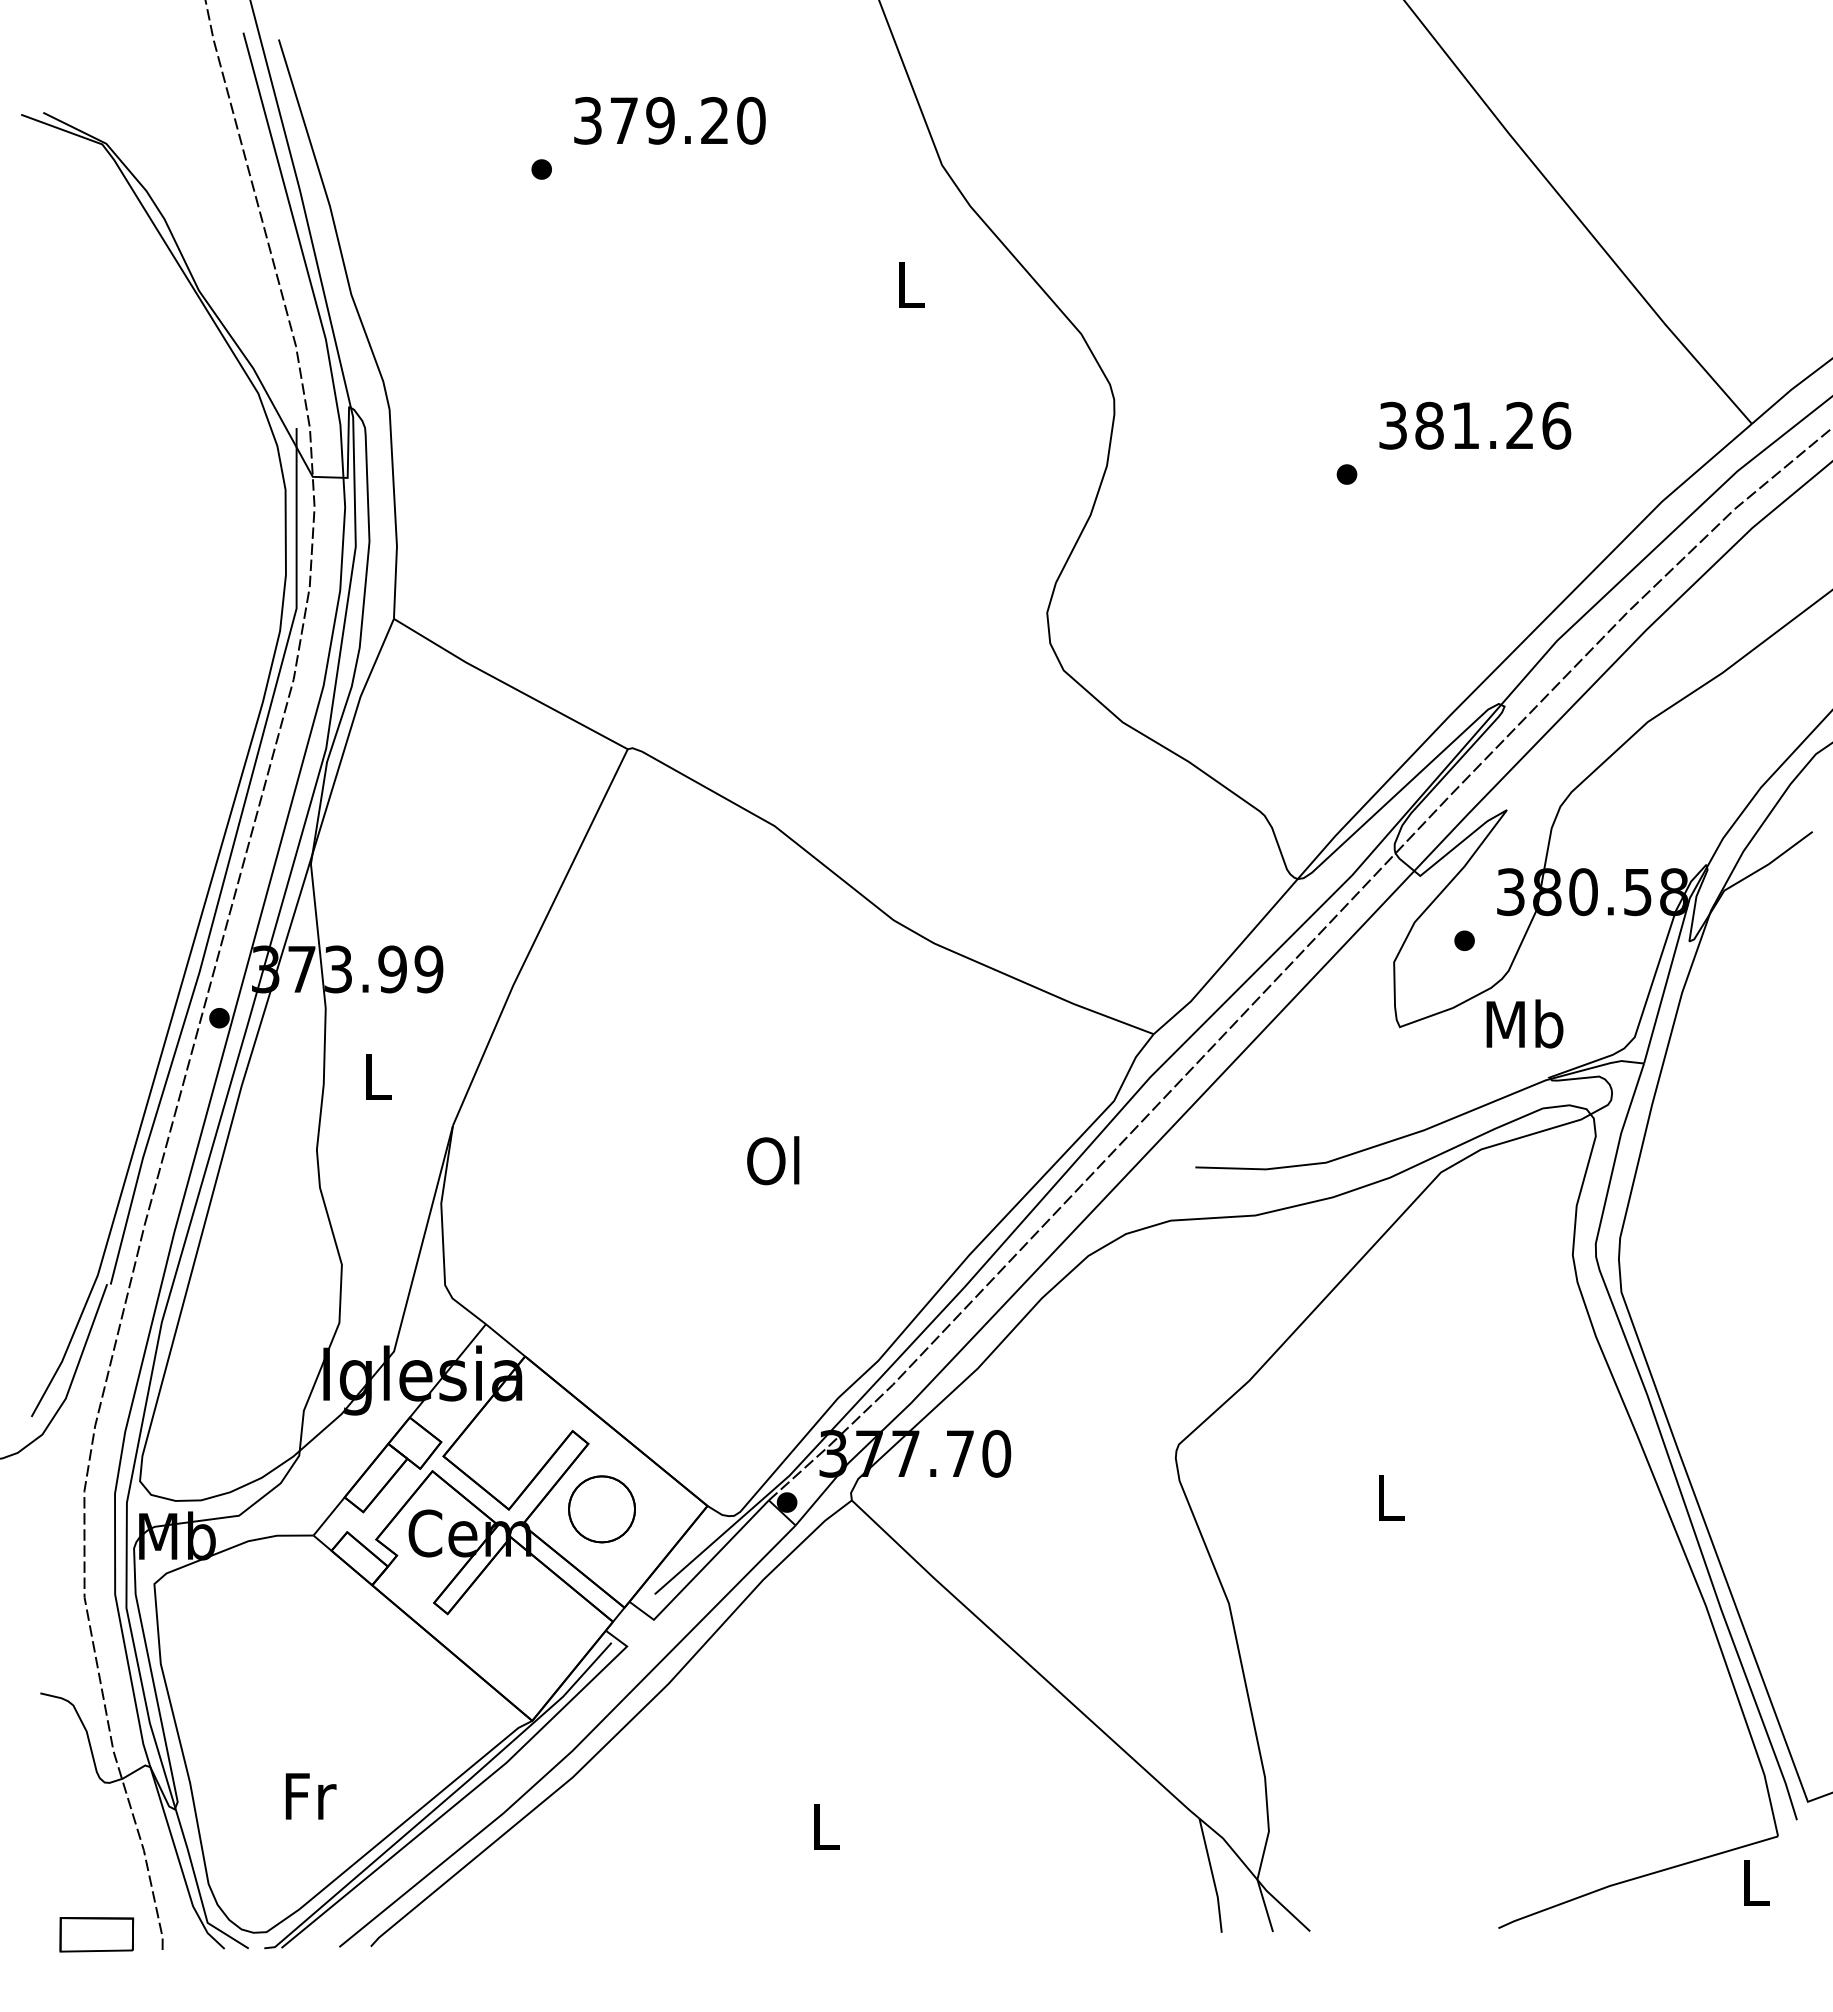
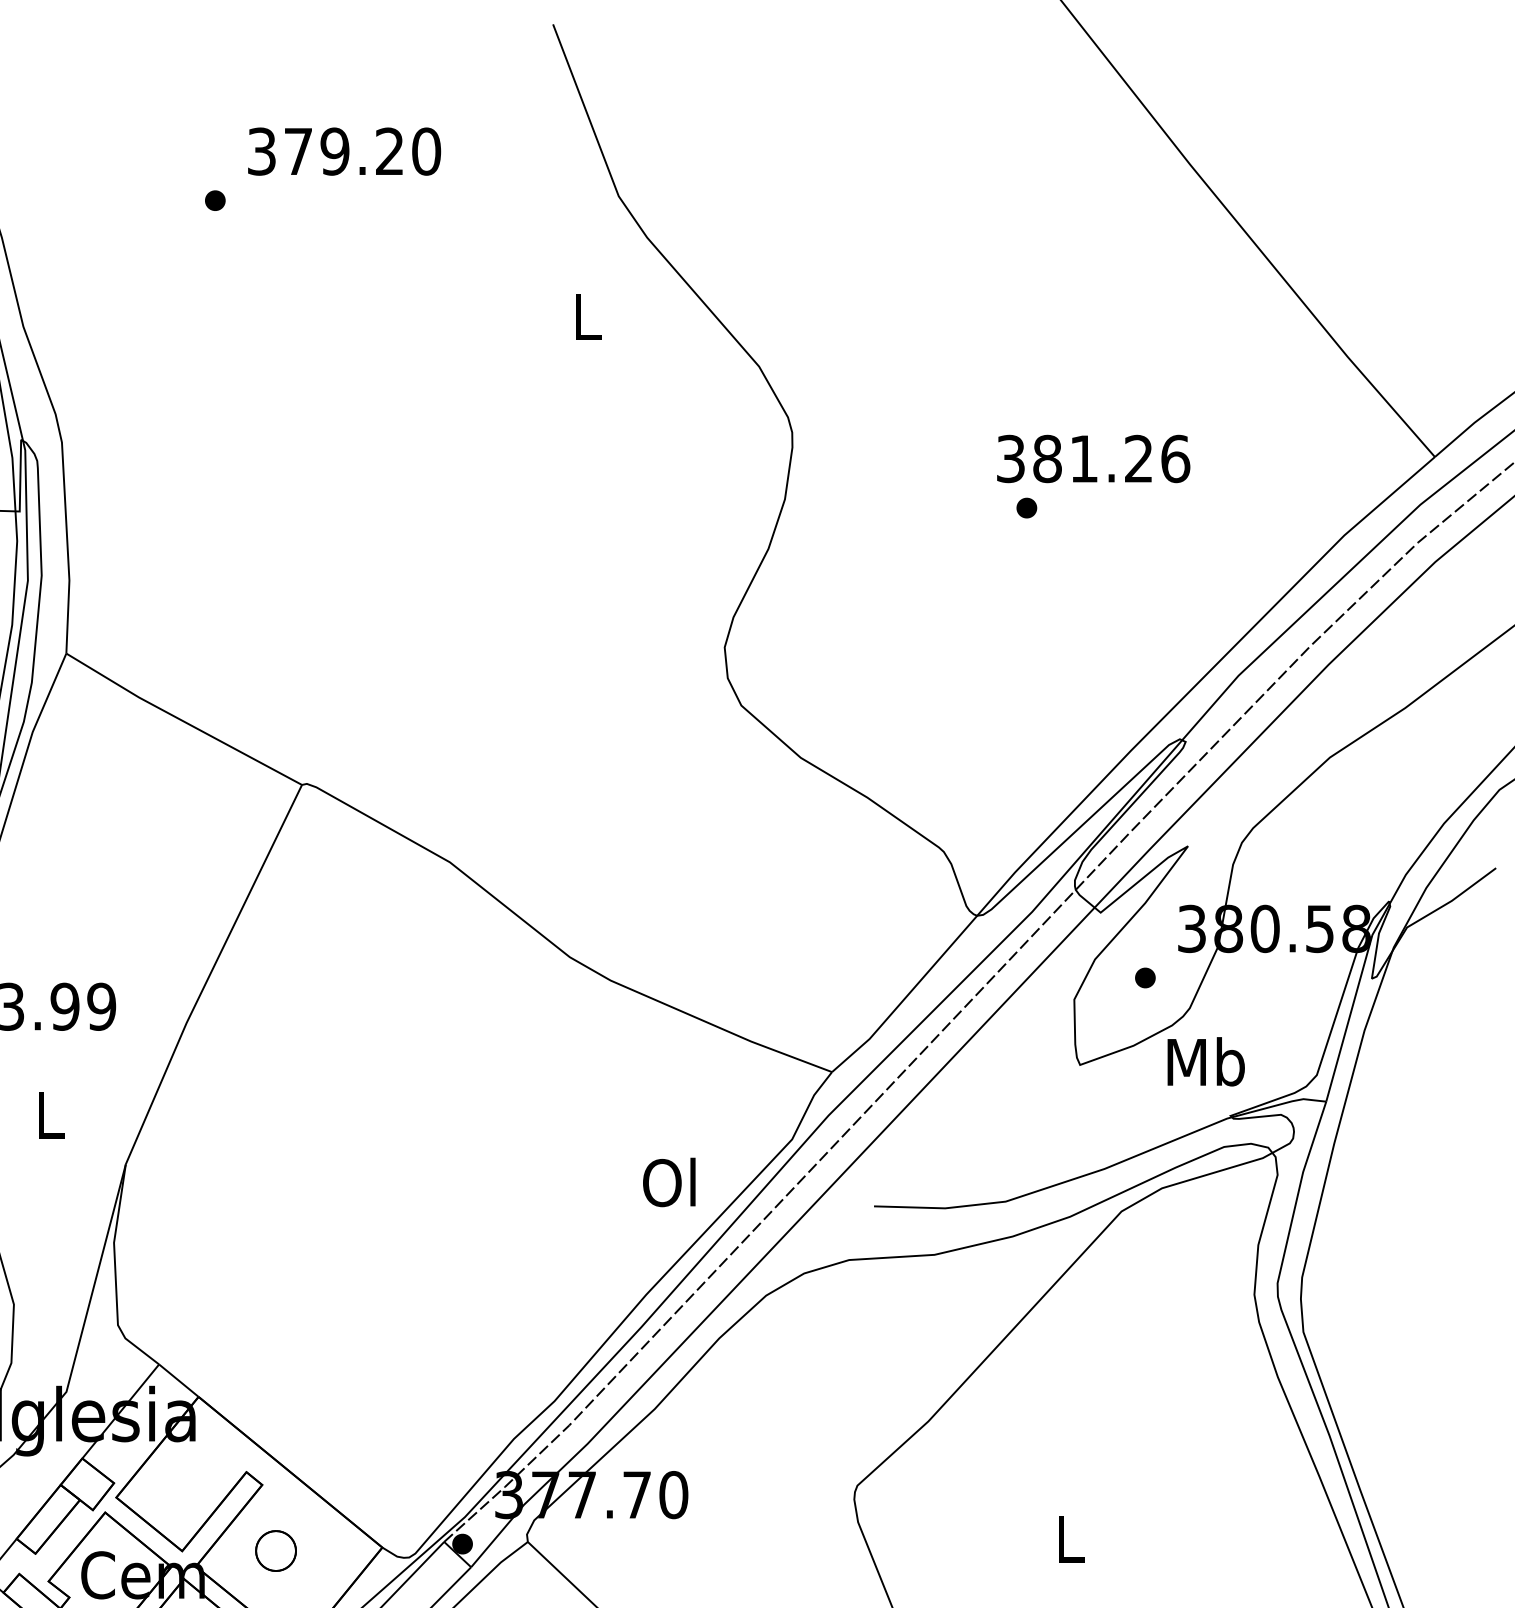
text: (1475, 425) -> (1093, 458), moved
text: (773, 1160) -> (669, 1182), moved
part: (601, 1509) -> (275, 1551), size x0.6

